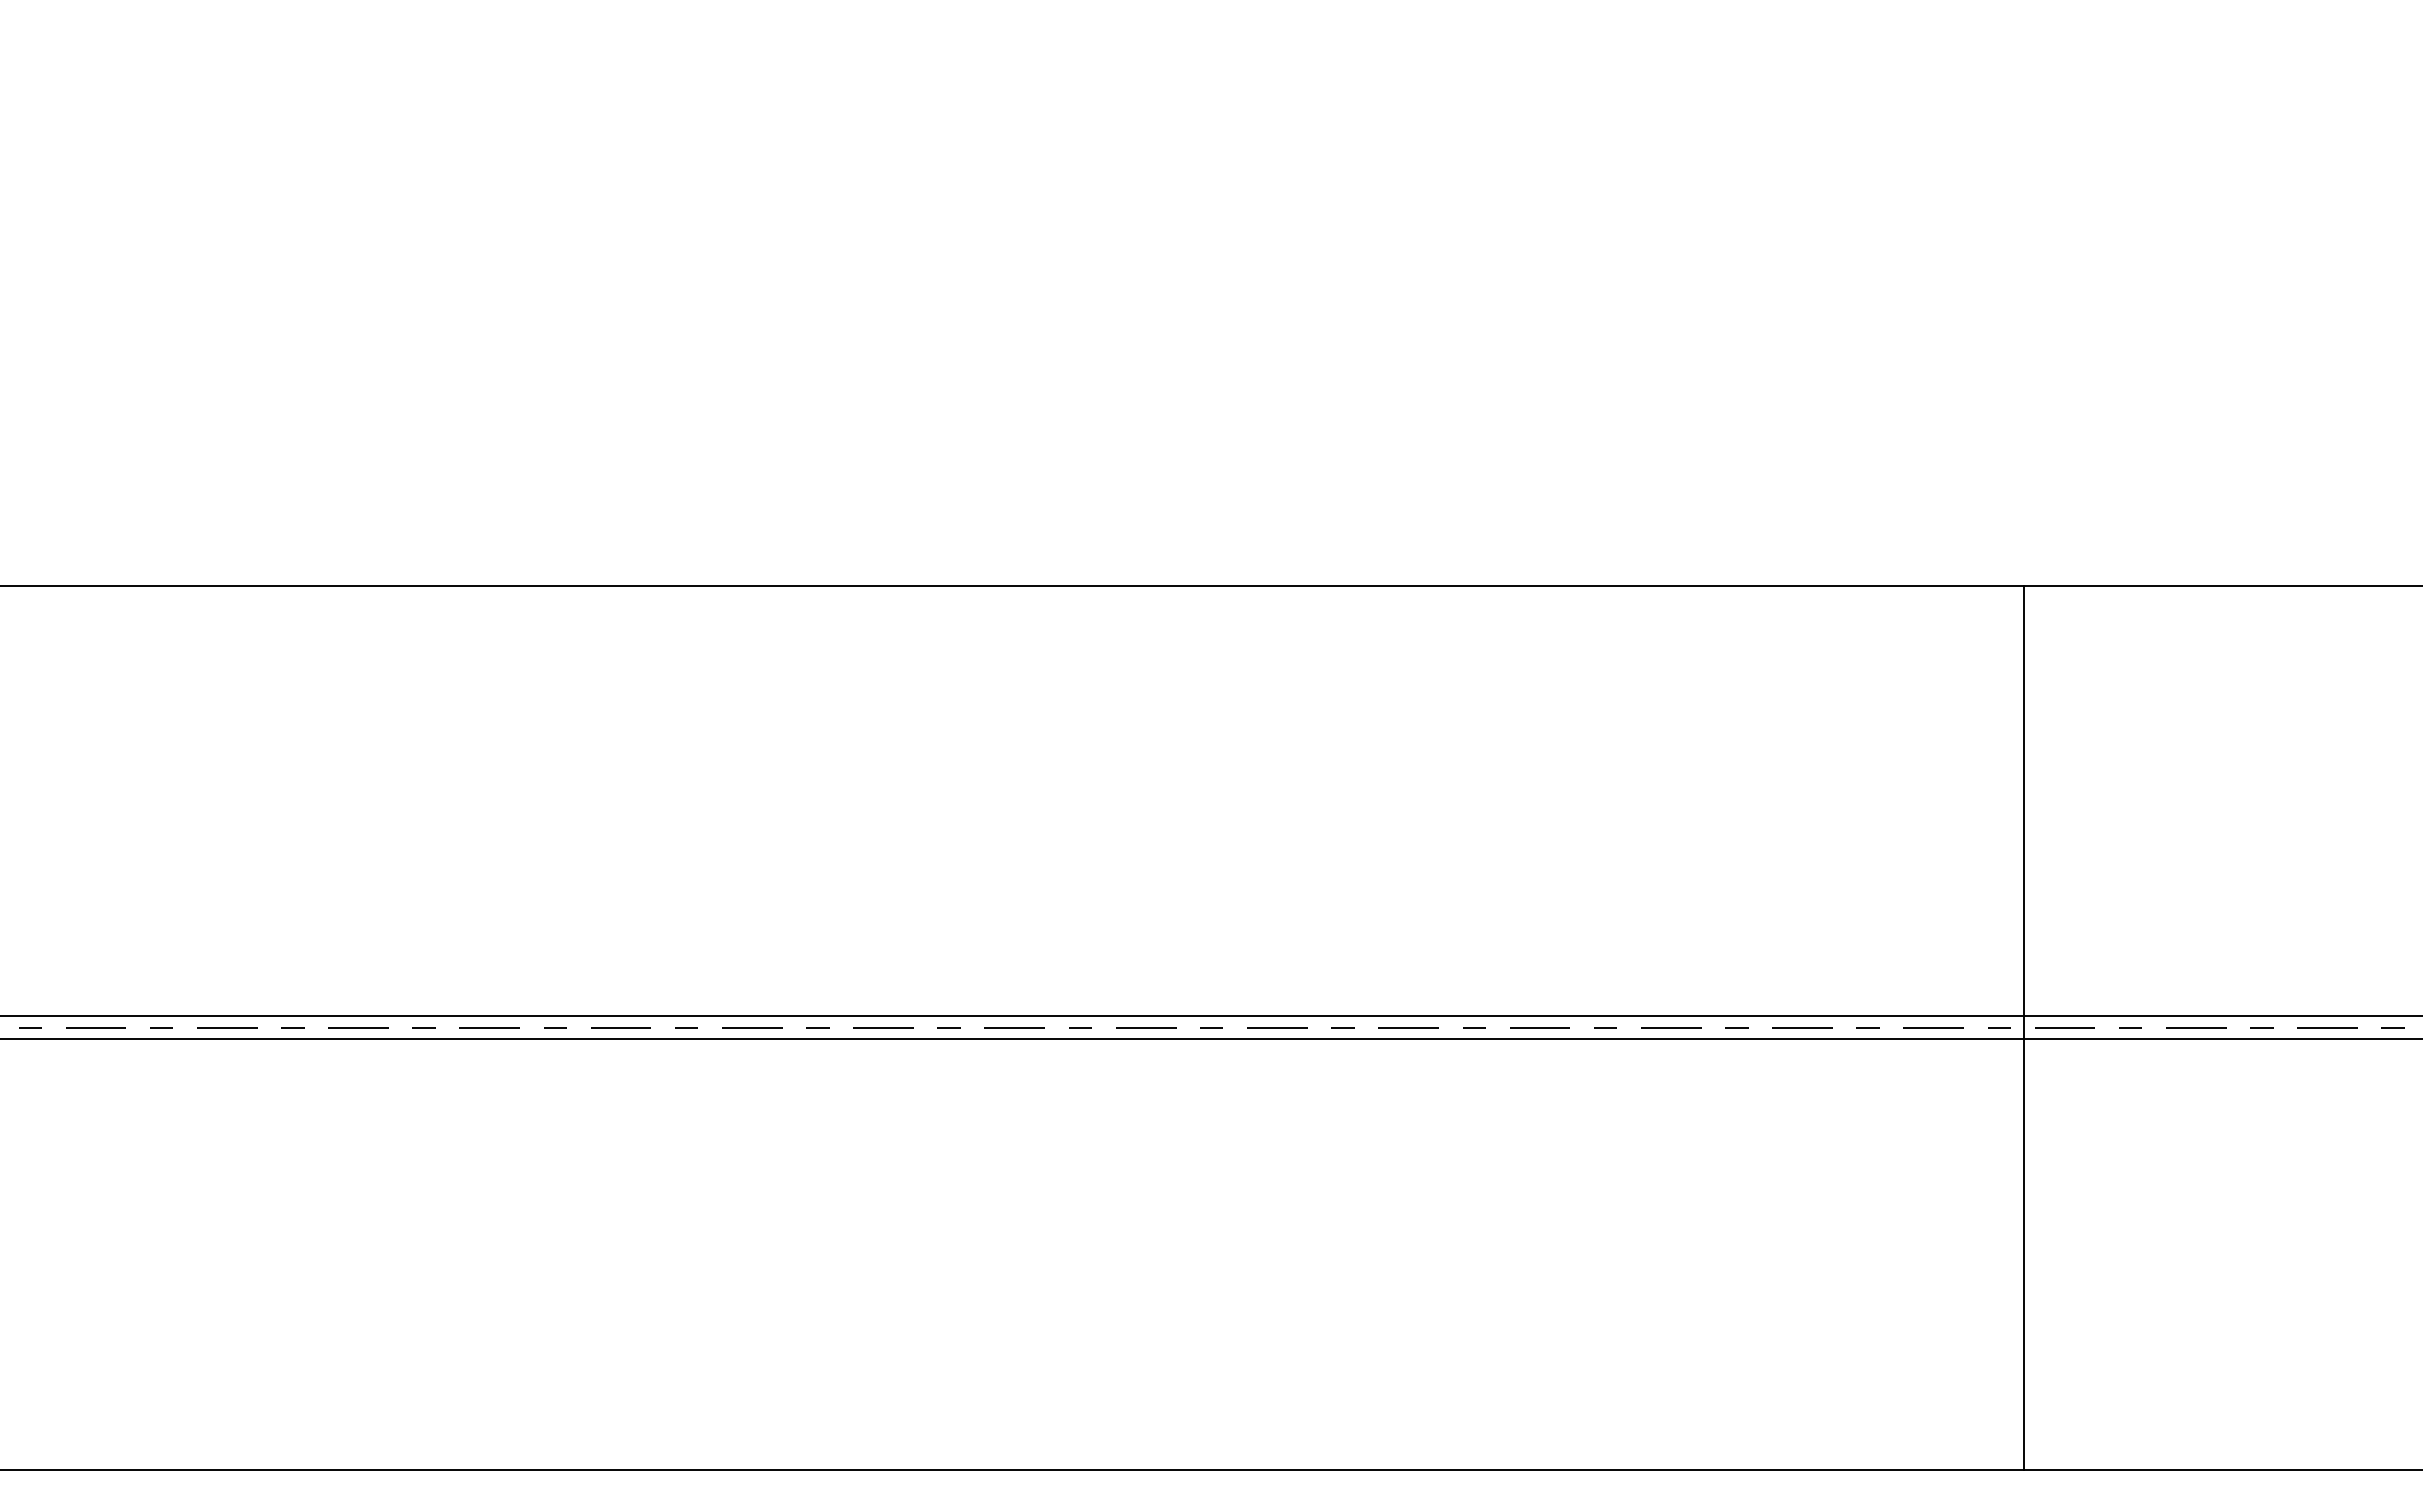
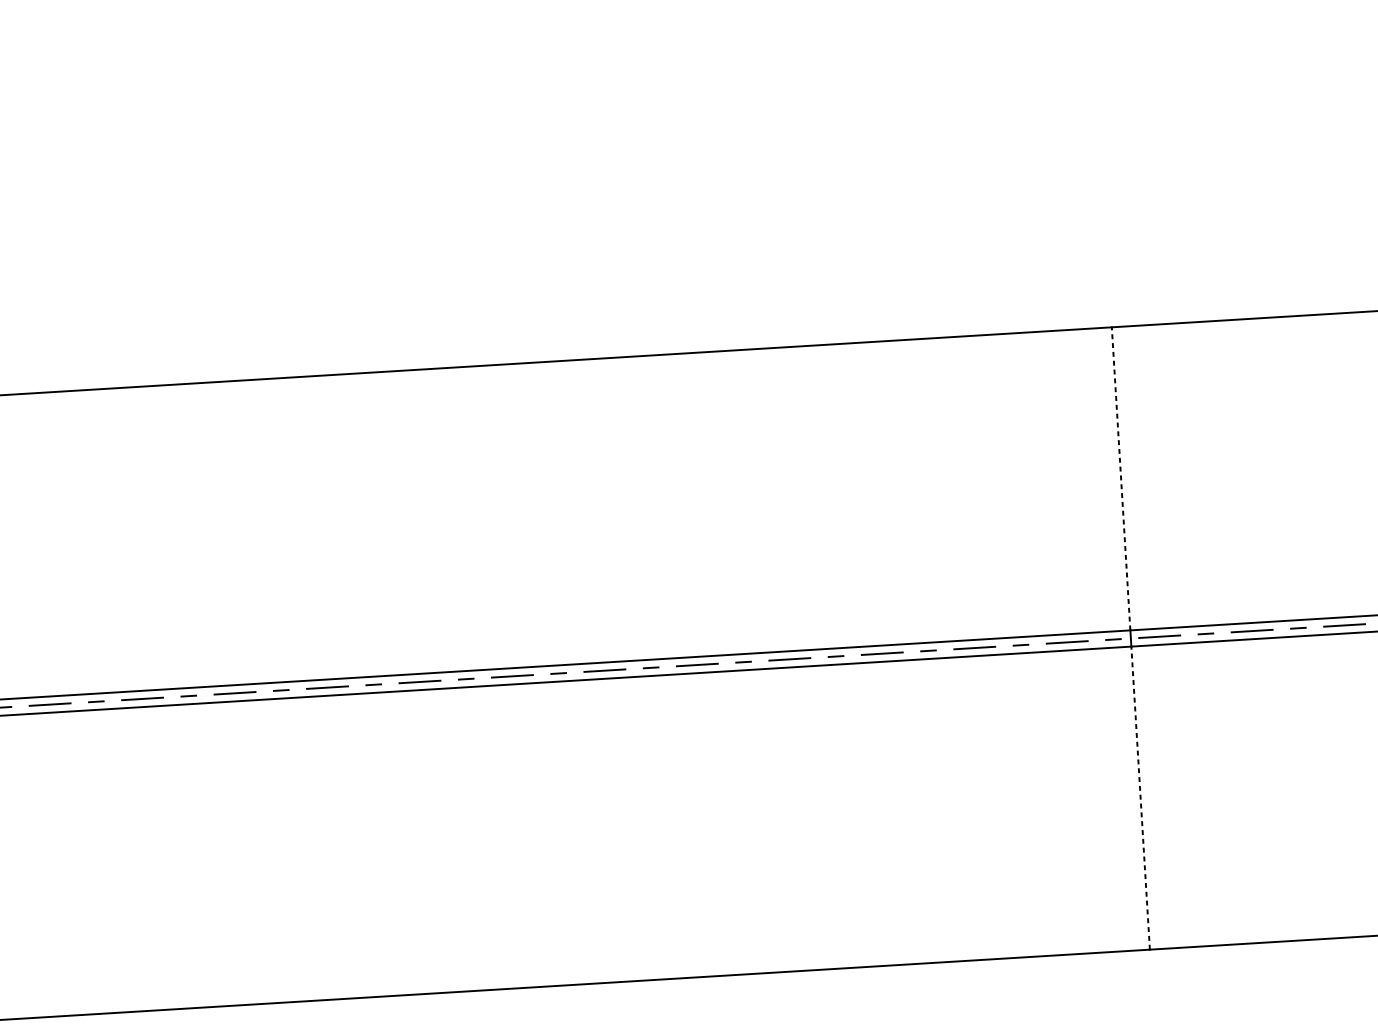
line: (2024, 800) -> (1121, 478), solid -> dashed
line: (2024, 1254) -> (1140, 798), solid -> dashed

